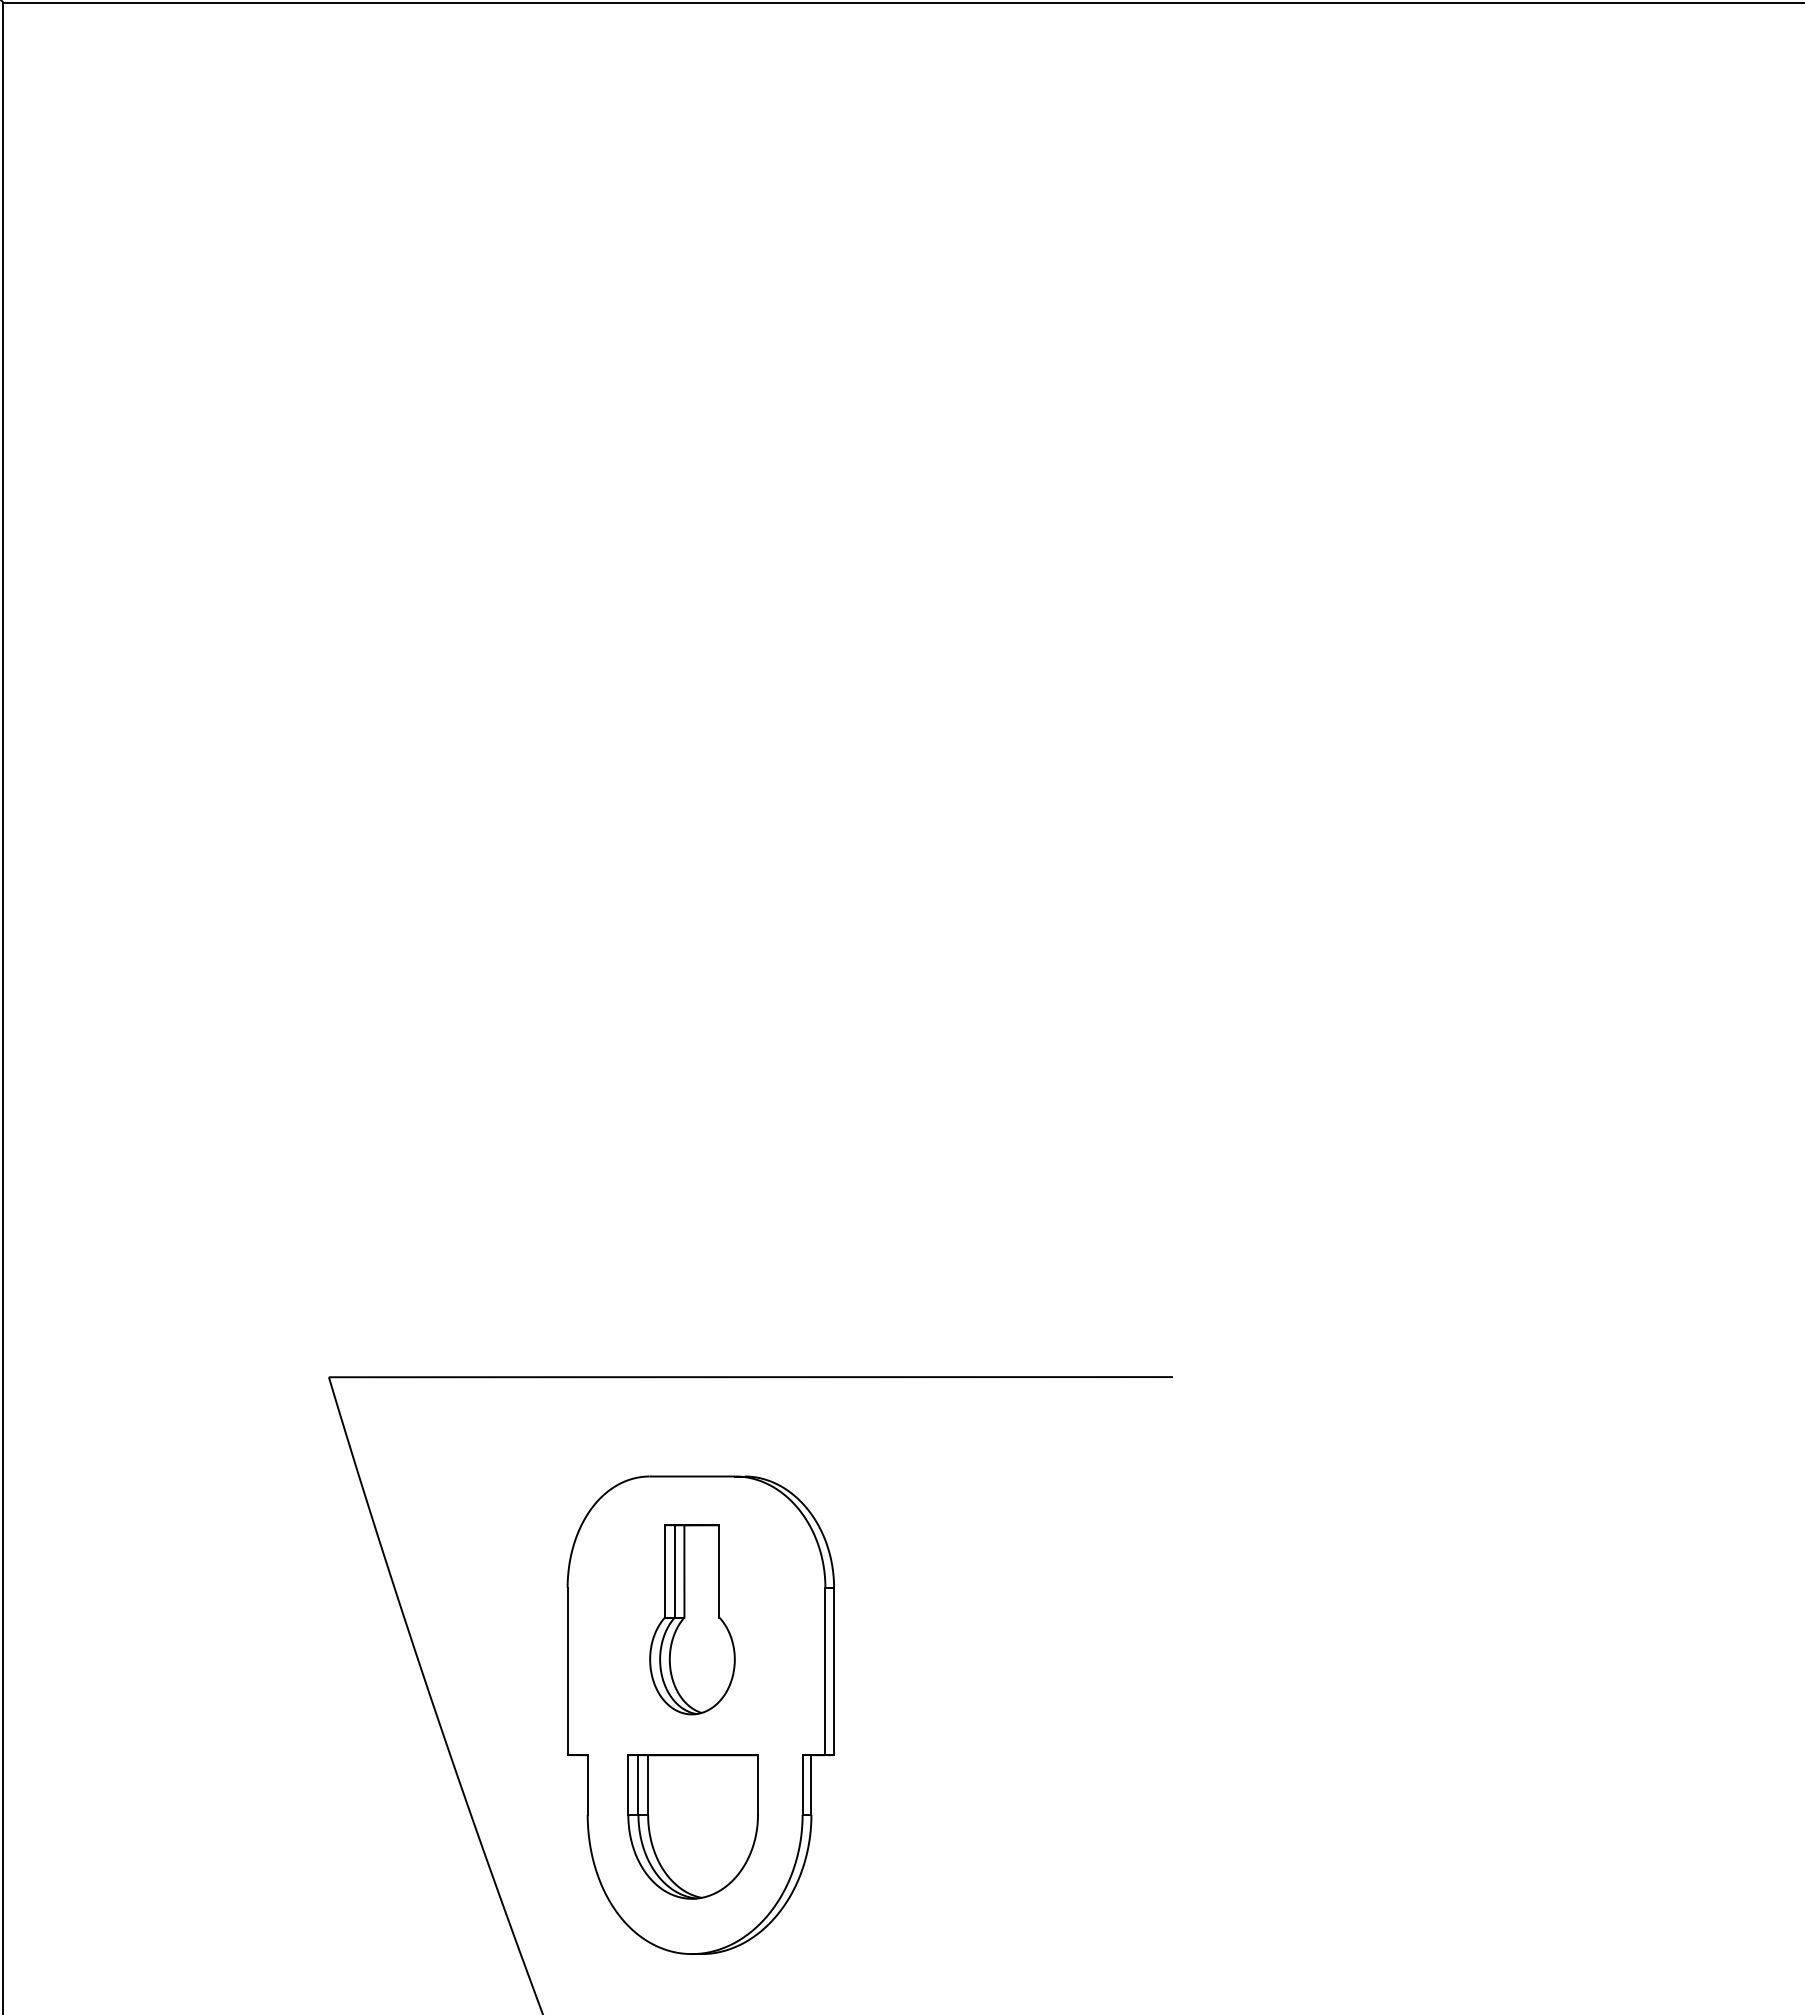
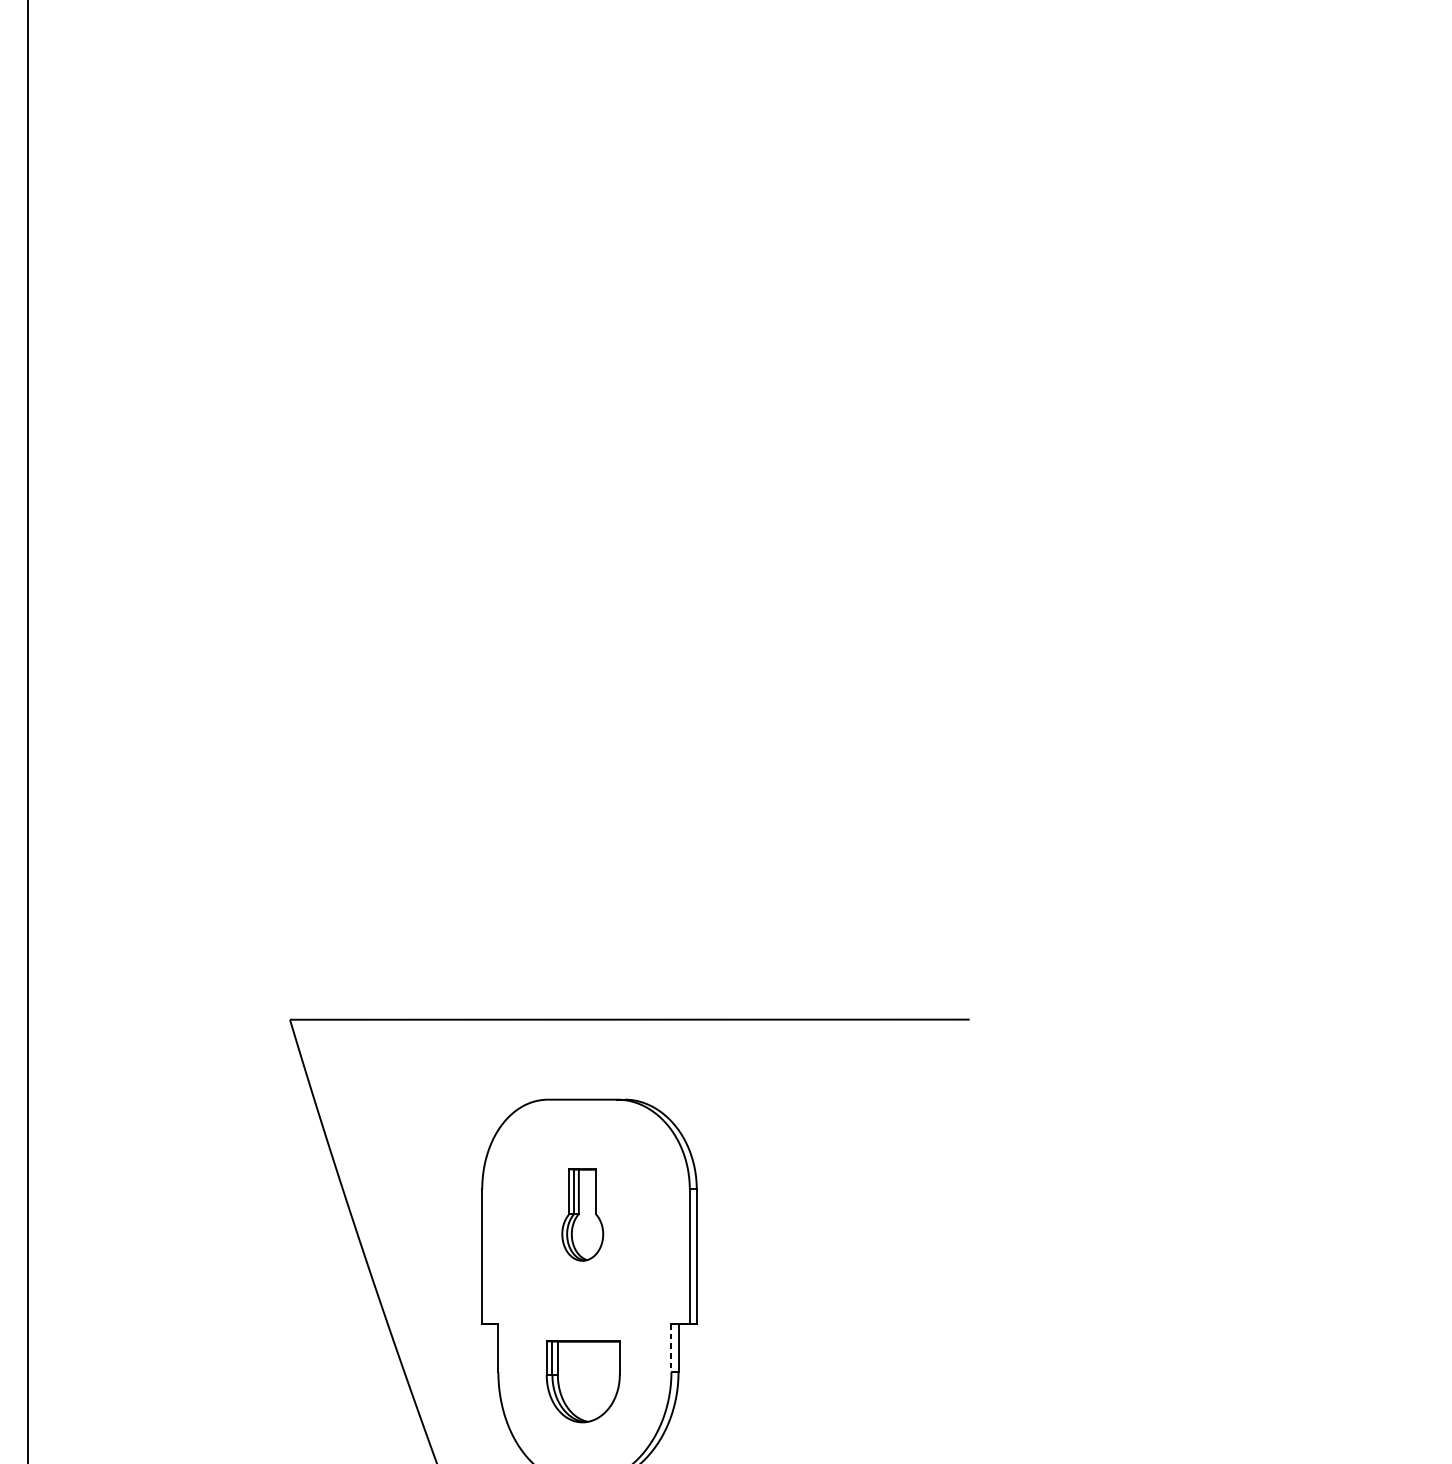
part: (692, 1619) -> (582, 1214), size x0.6
line: (802, 1784) -> (671, 1347), solid -> dashed
part: (692, 1826) -> (582, 1381), size x0.7

